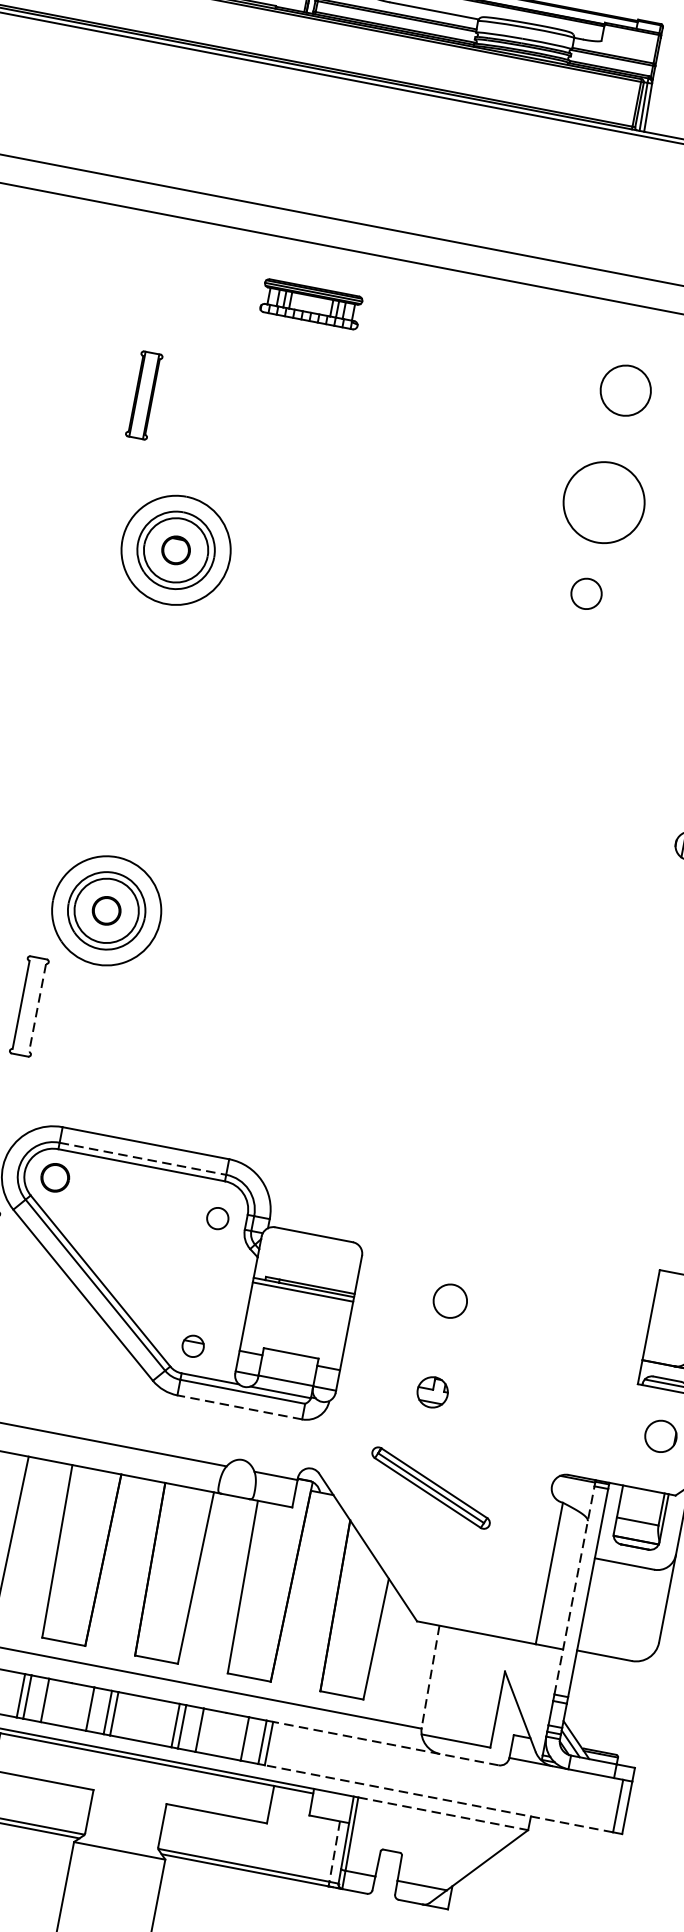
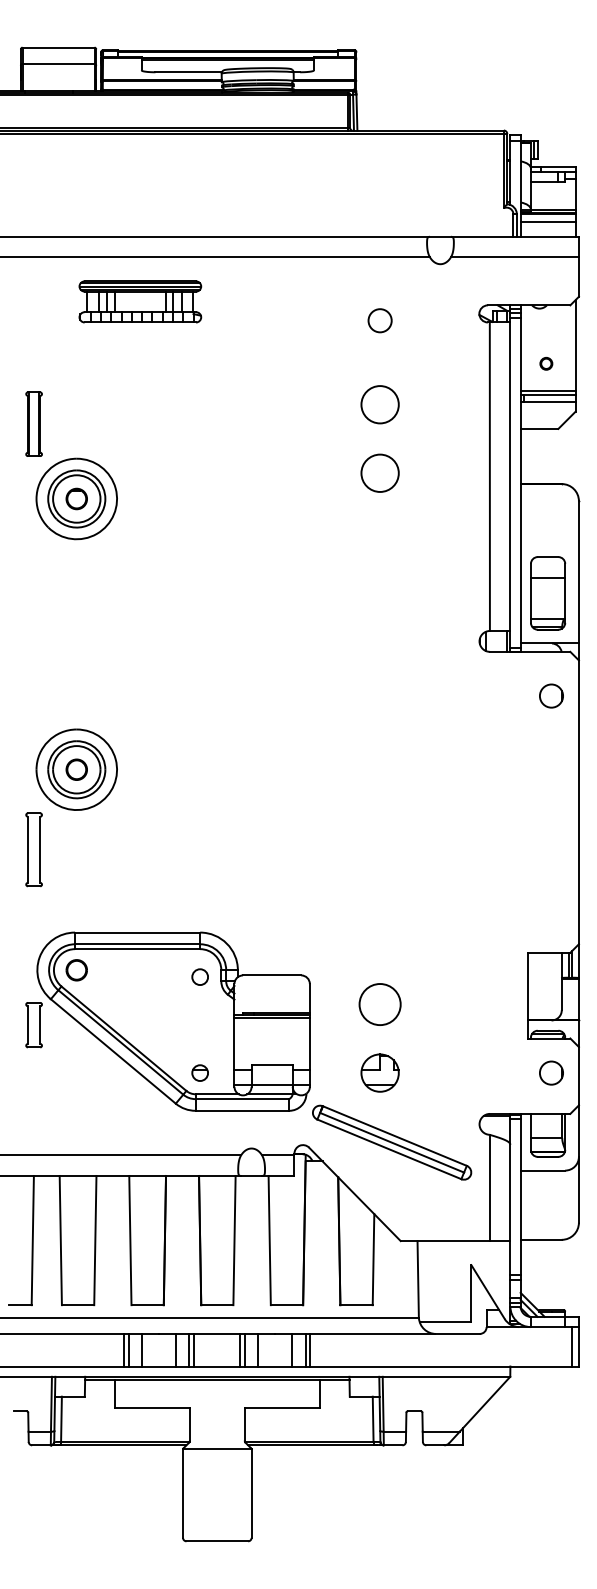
part: (311, 303) -> (140, 301), size x1.67
circle: (624, 390) -> (379, 320), size x0.62
part: (143, 394) -> (33, 423), moved
circle: (603, 502) -> (379, 404), size x0.62
circle: (585, 592) -> (379, 472), size x1.67
line: (37, 1009) -> (40, 850), dashed -> solid
line: (142, 1159) -> (137, 944), dashed -> solid
circle: (449, 1300) -> (379, 1004), size x1.67
part: (432, 1391) -> (379, 1072), size x1.67
line: (239, 1406) -> (242, 1110), dashed -> solid
part: (431, 1488) -> (392, 1142), size x1.67
line: (574, 1590) -> (510, 1196), dashed -> solid
line: (430, 1677) -> (418, 1279), dashed -> solid
line: (386, 1743) -> (395, 1333), dashed -> solid
line: (439, 1798) -> (441, 1366), dashed -> solid
line: (443, 1813) -> (446, 1376), dashed -> solid
line: (335, 1851) -> (373, 1419), dashed -> solid

